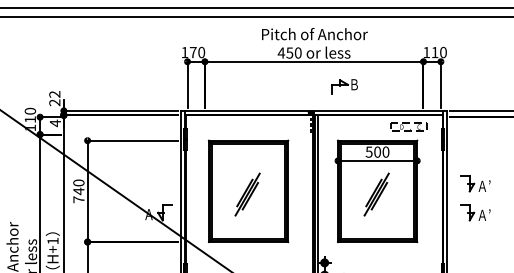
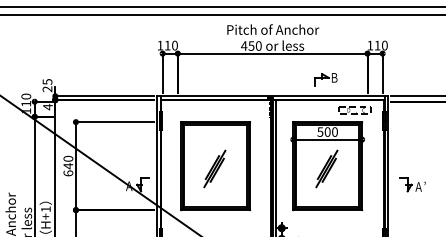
text: (192, 52) -> (167, 45), 170 -> 110
part: (344, 86) -> (325, 79), moved
text: (54, 94) -> (47, 82), 22 -> 25
part: (475, 183) -> (412, 159), removed
text: (78, 199) -> (68, 173), 740 -> 640

